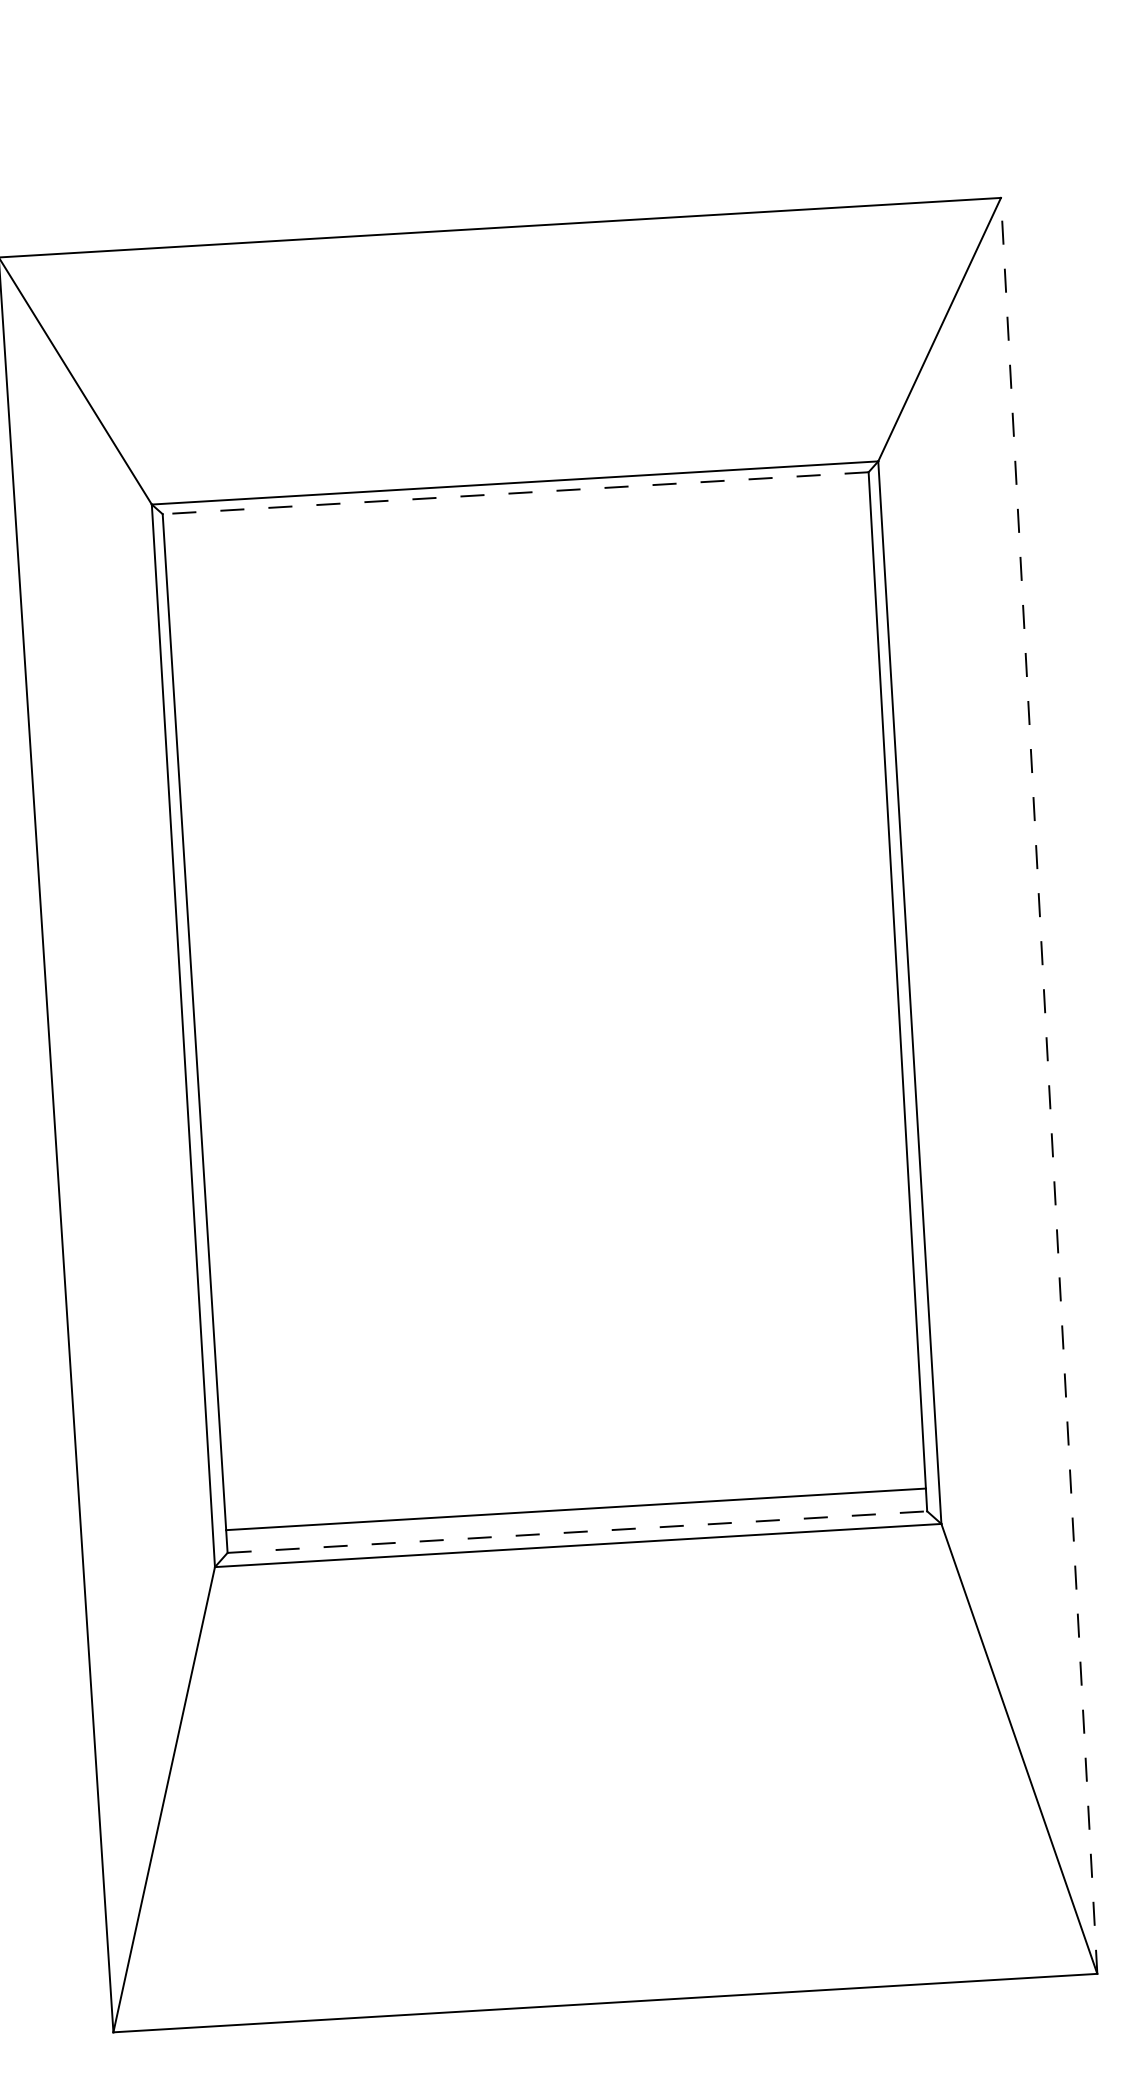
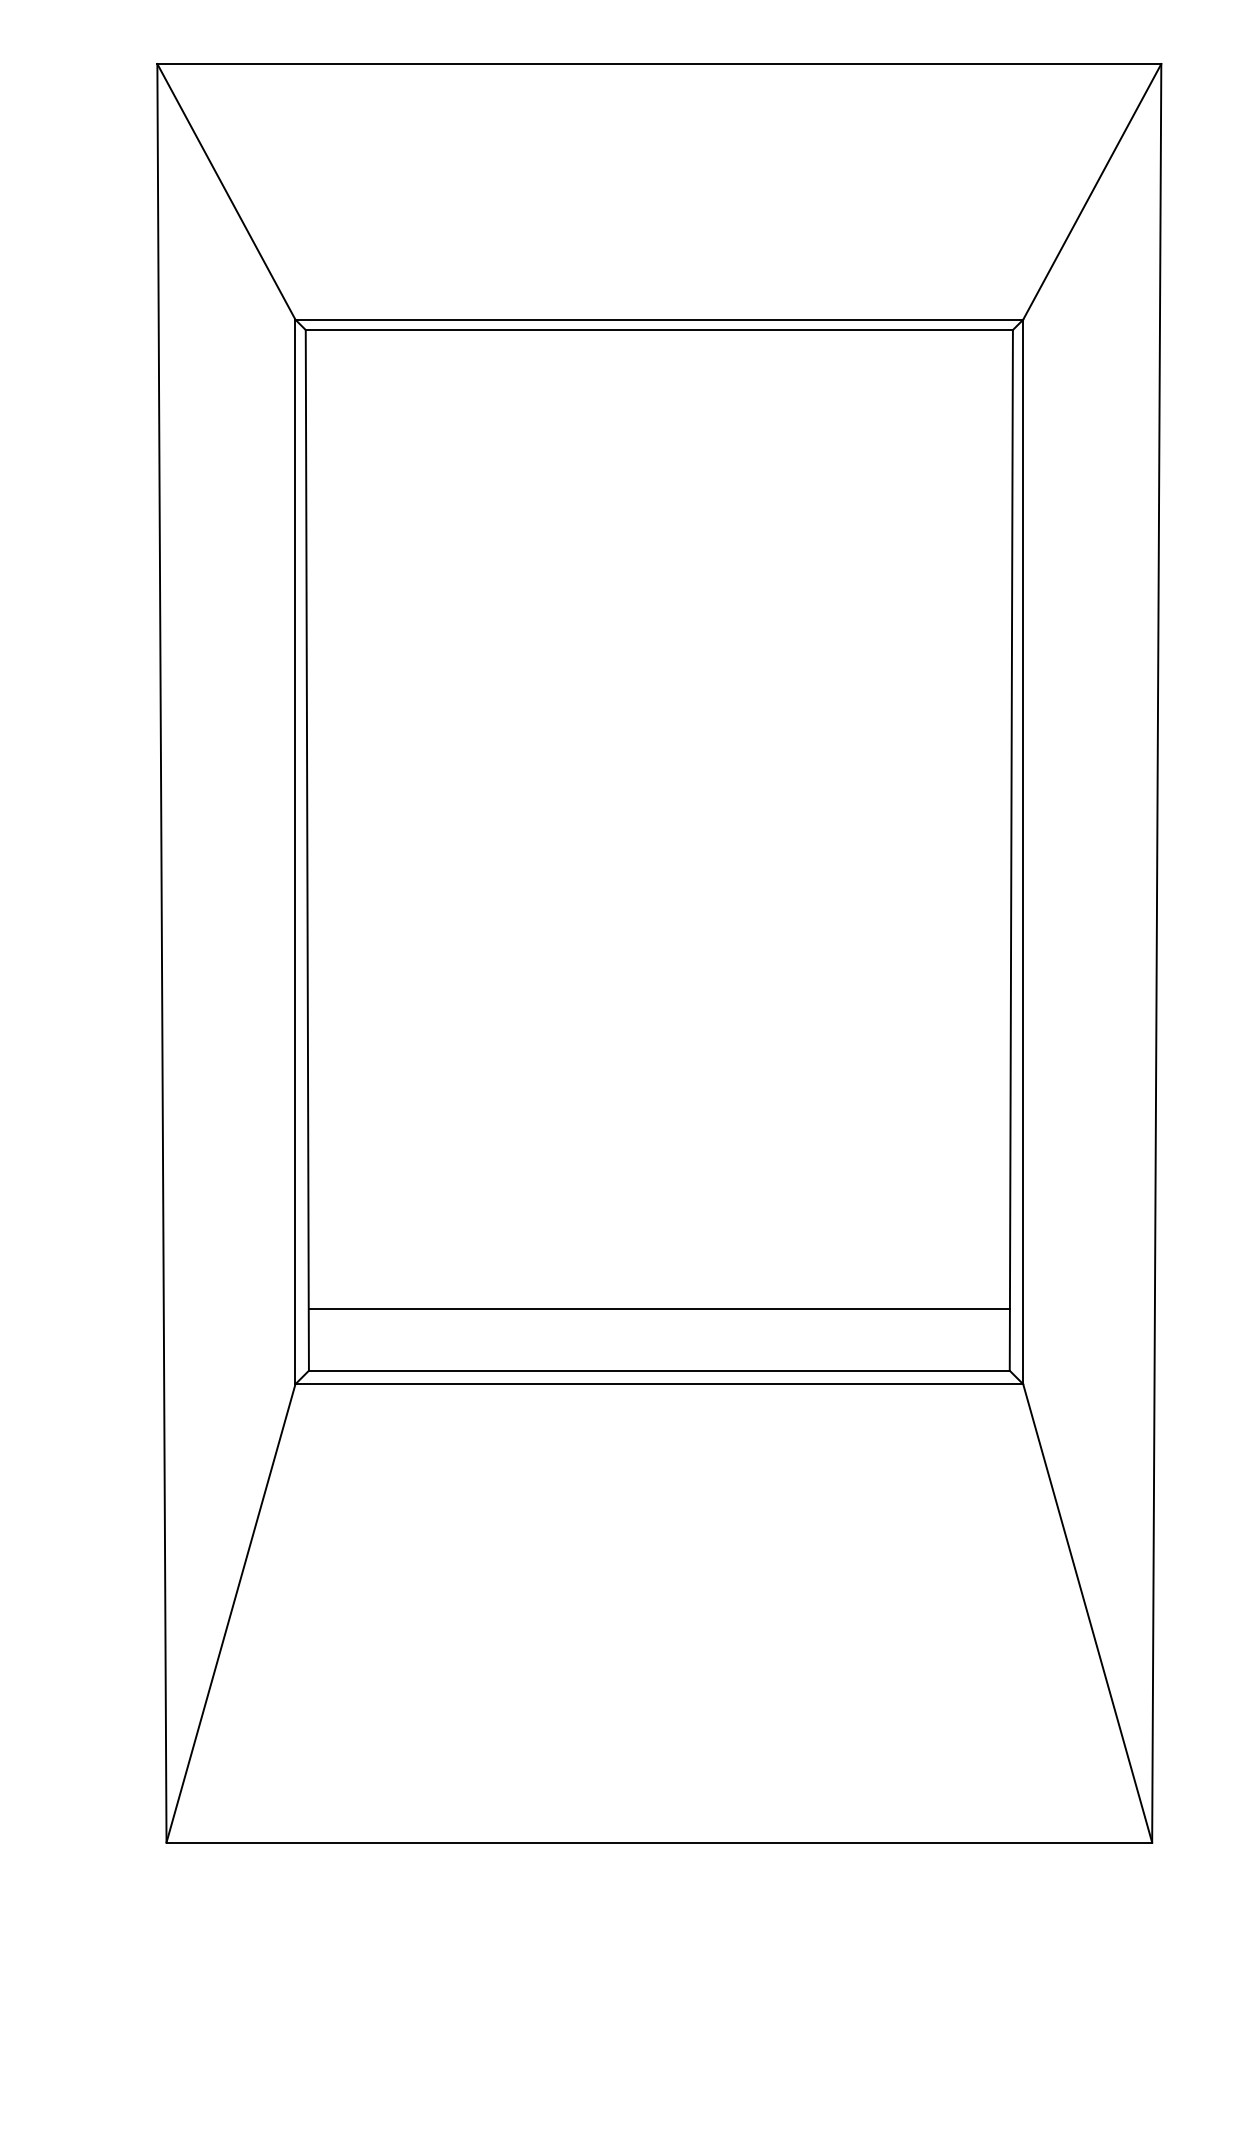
line: (515, 493) -> (659, 330), dashed -> solid
line: (1048, 1085) -> (1156, 952), dashed -> solid
line: (575, 1508) -> (658, 1308), moved
line: (577, 1531) -> (659, 1370), dashed -> solid

